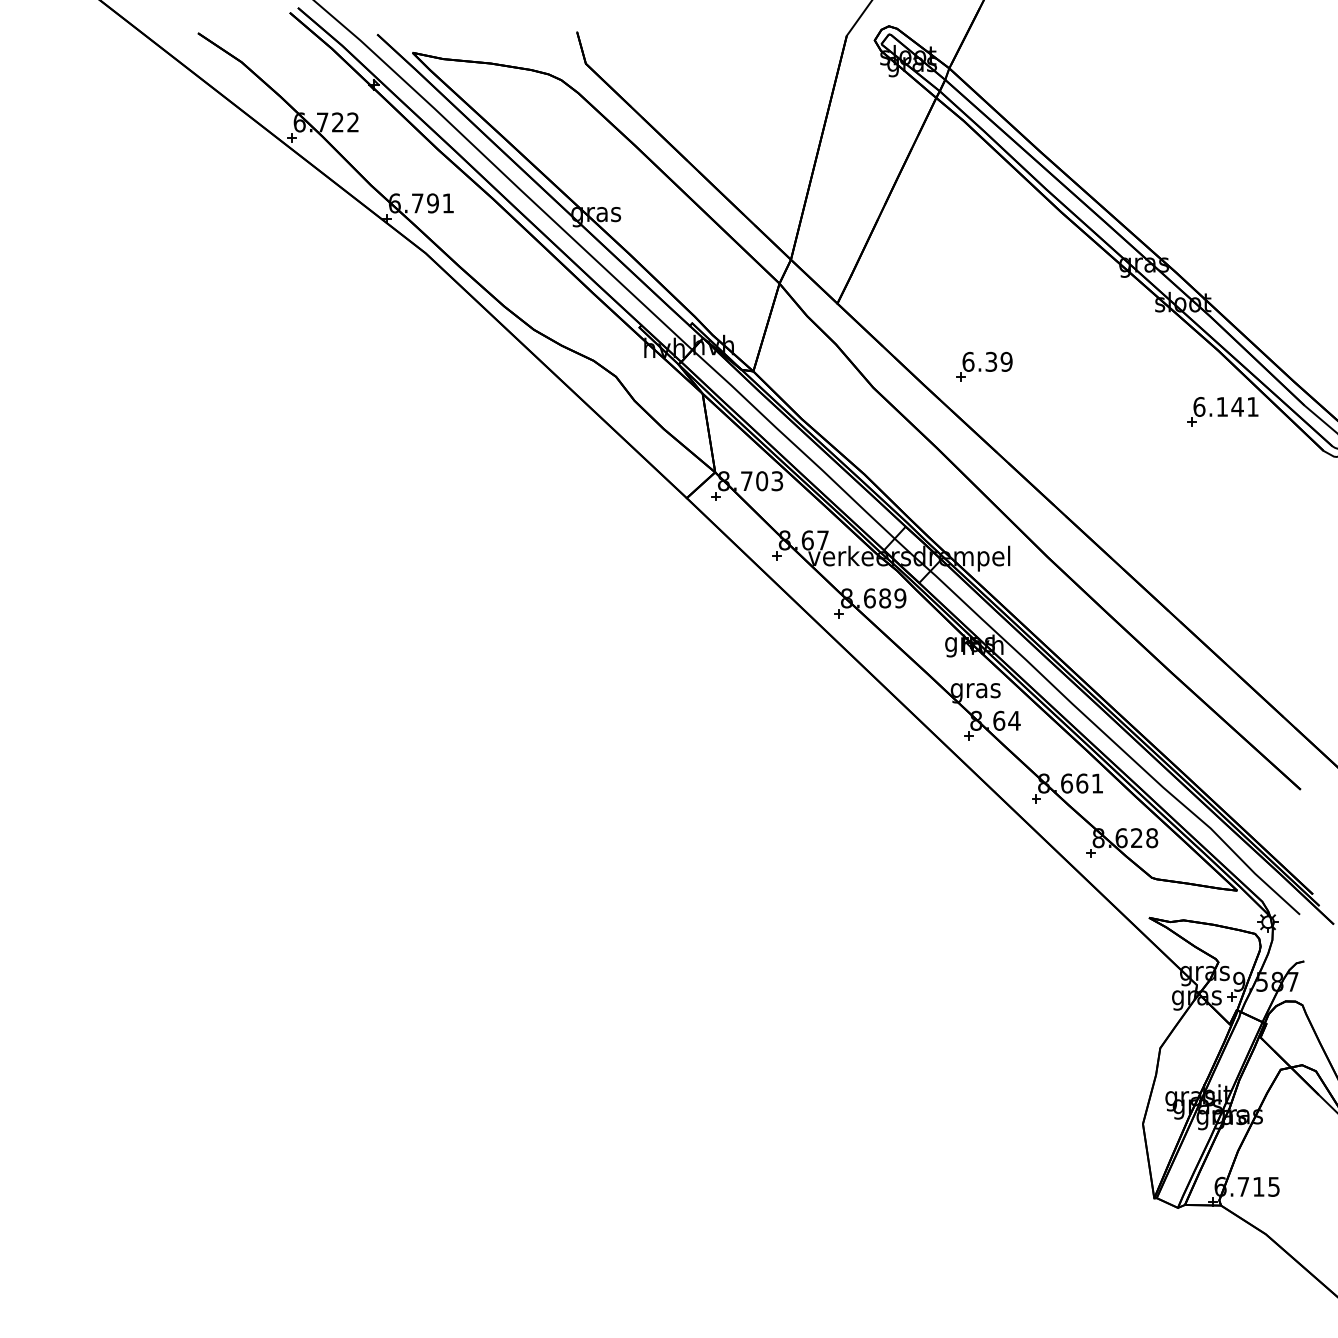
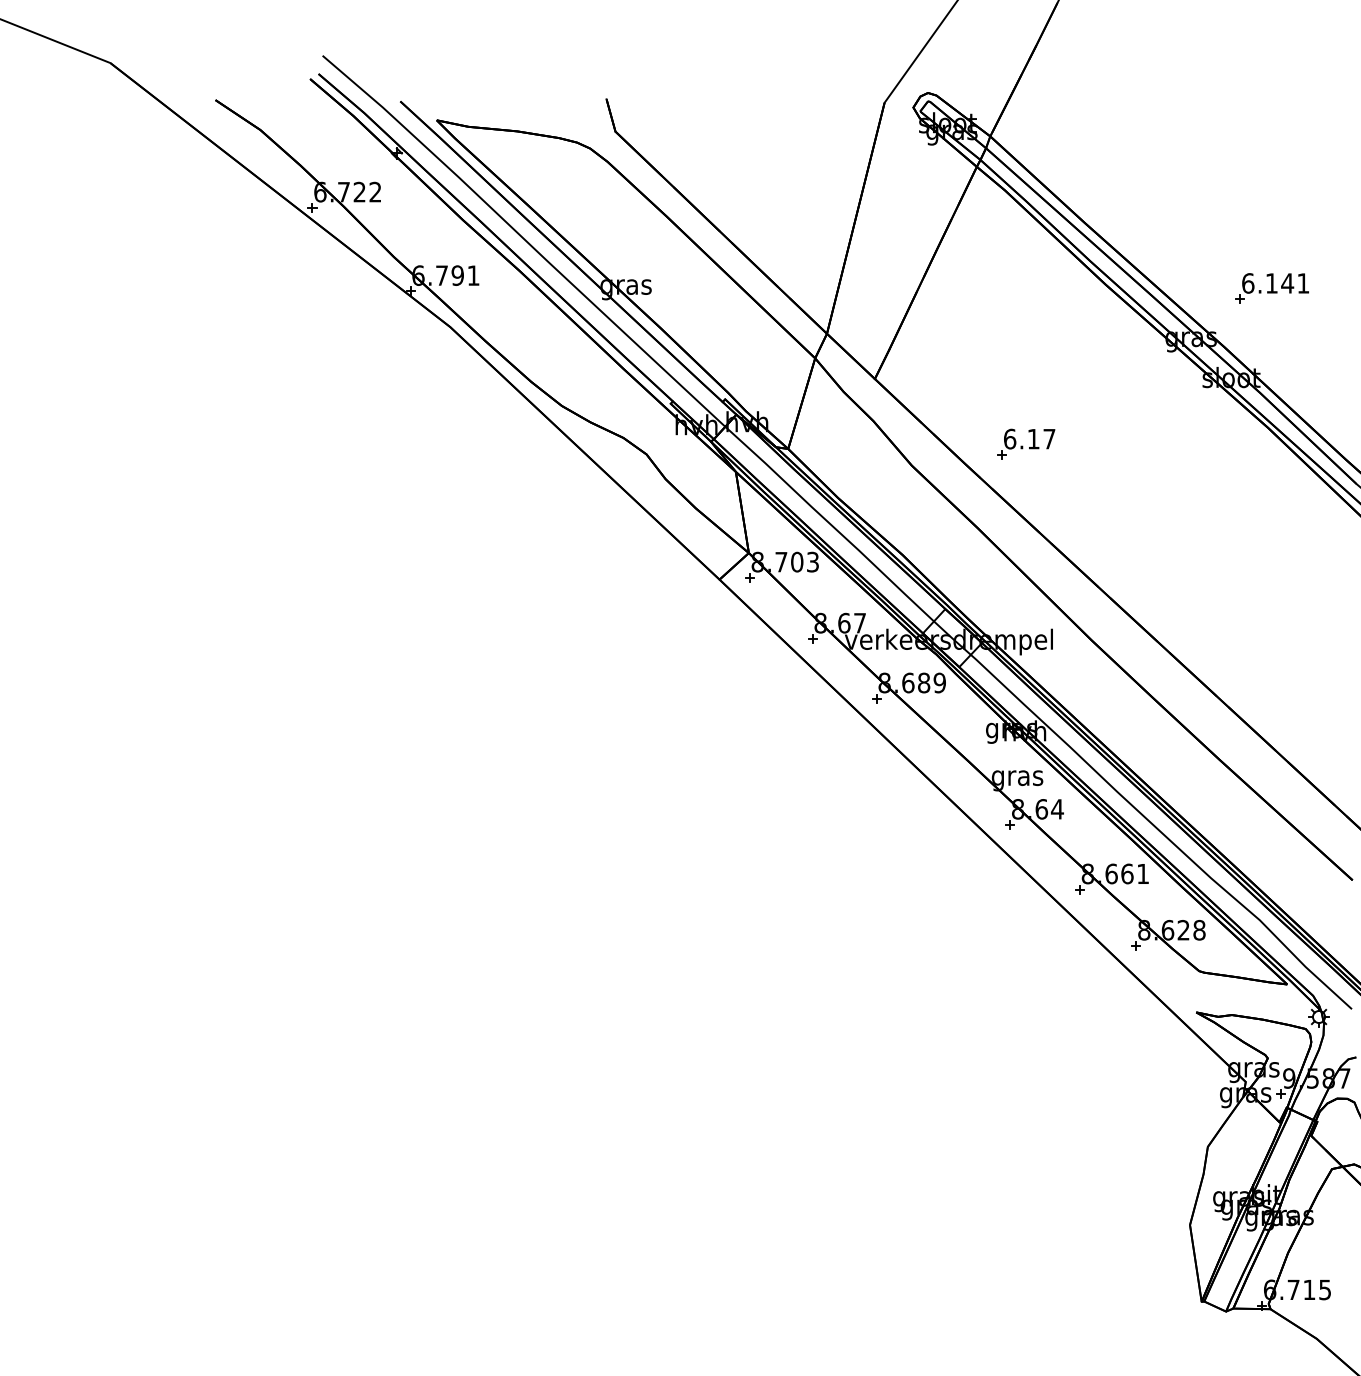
text: (998, 361) -> (1041, 438), 6.39 -> 6.17
part: (1222, 411) -> (1272, 288), moved

